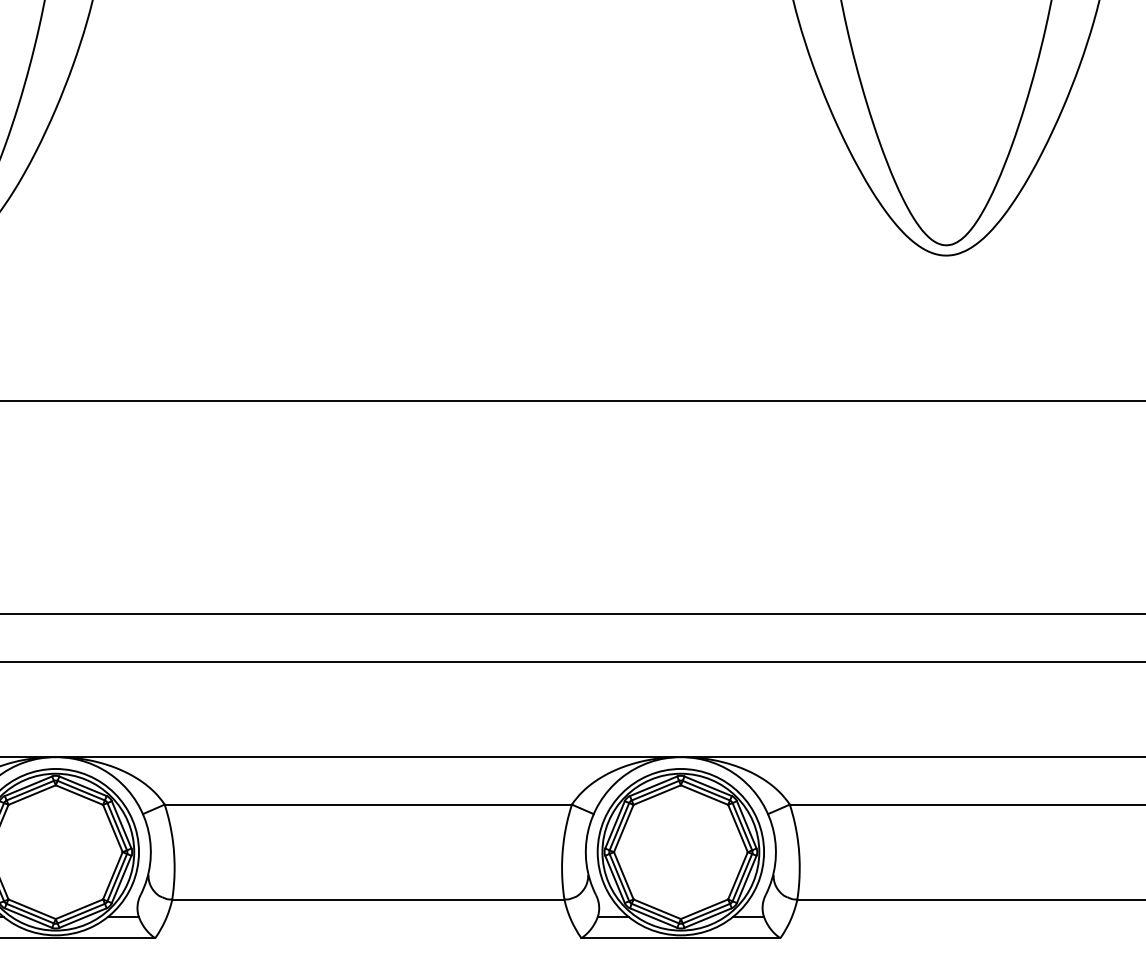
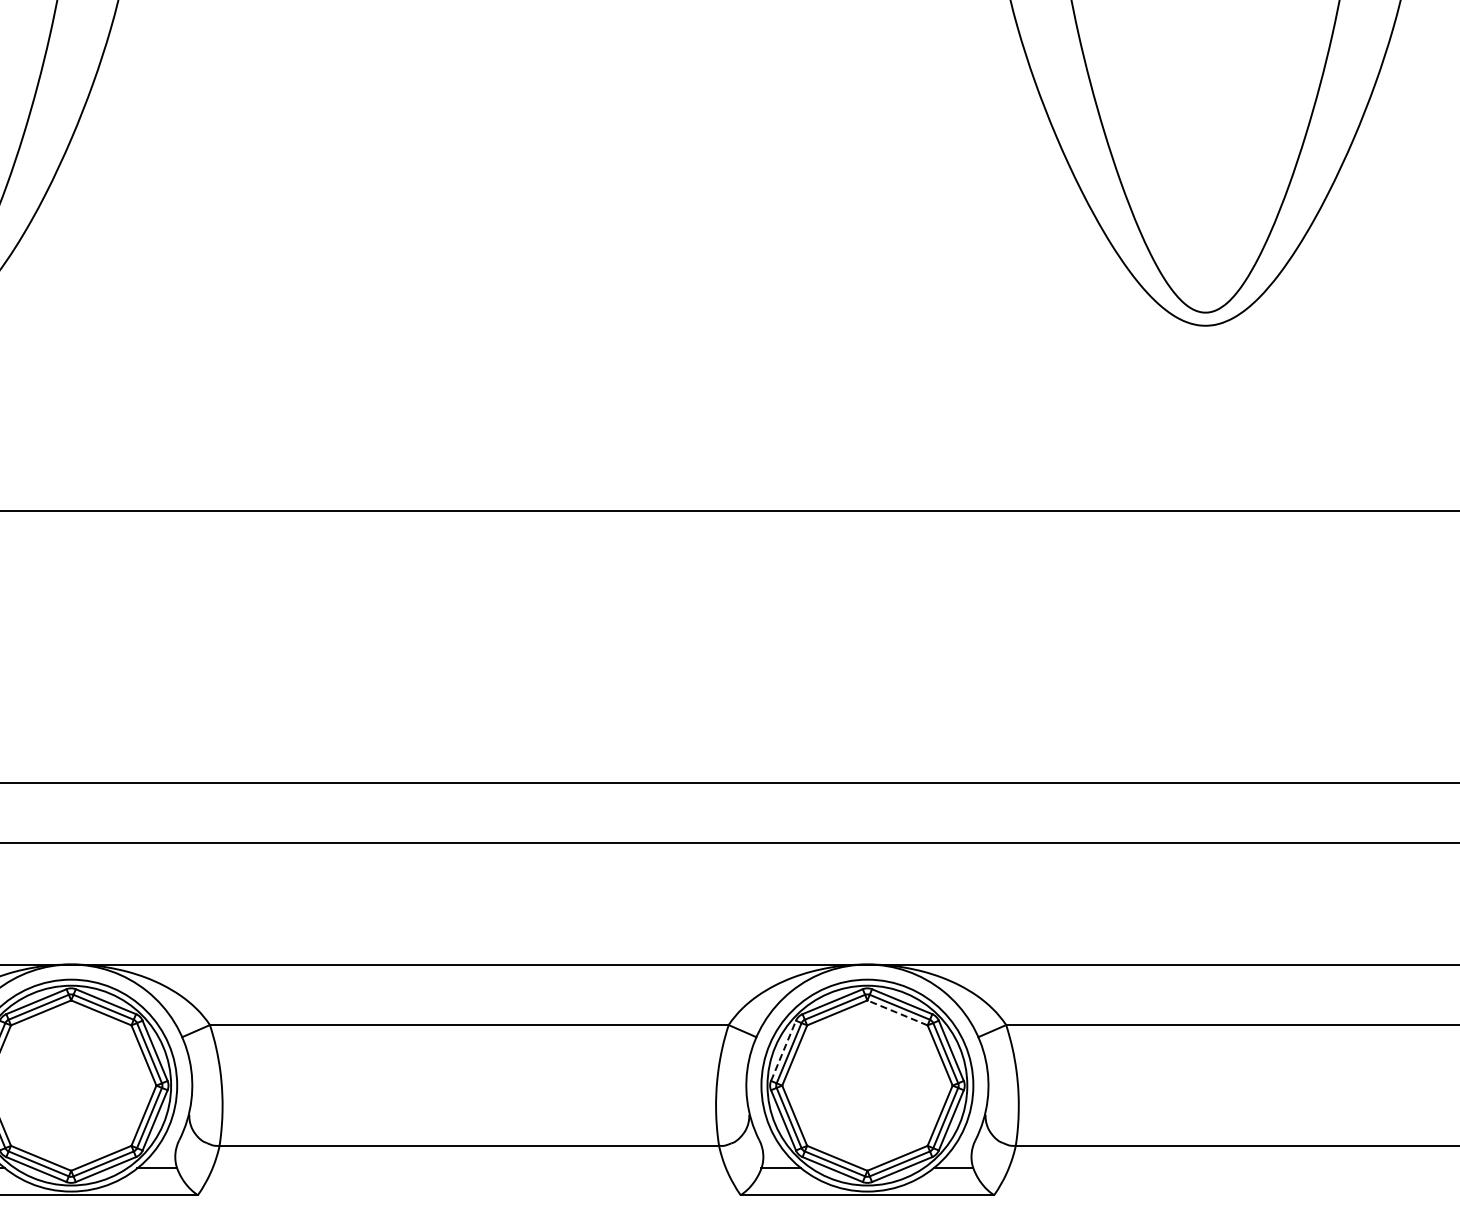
line: (704, 794) -> (897, 1012), solid -> dashed
line: (615, 824) -> (783, 1050), solid -> dashed

